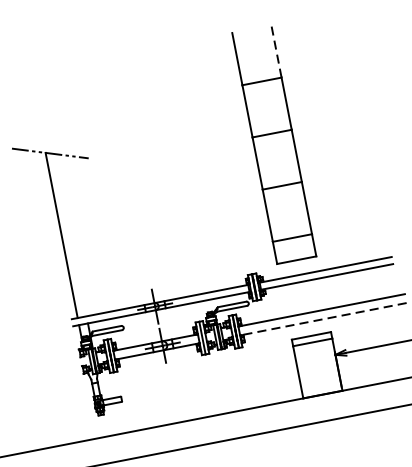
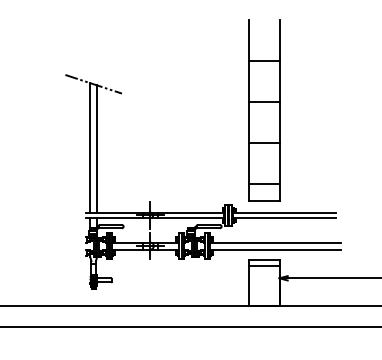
line: (276, 50) -> (279, 39), dashed -> solid
line: (71, 234) -> (97, 148), added
line: (323, 319) -> (275, 249), dashed -> solid

